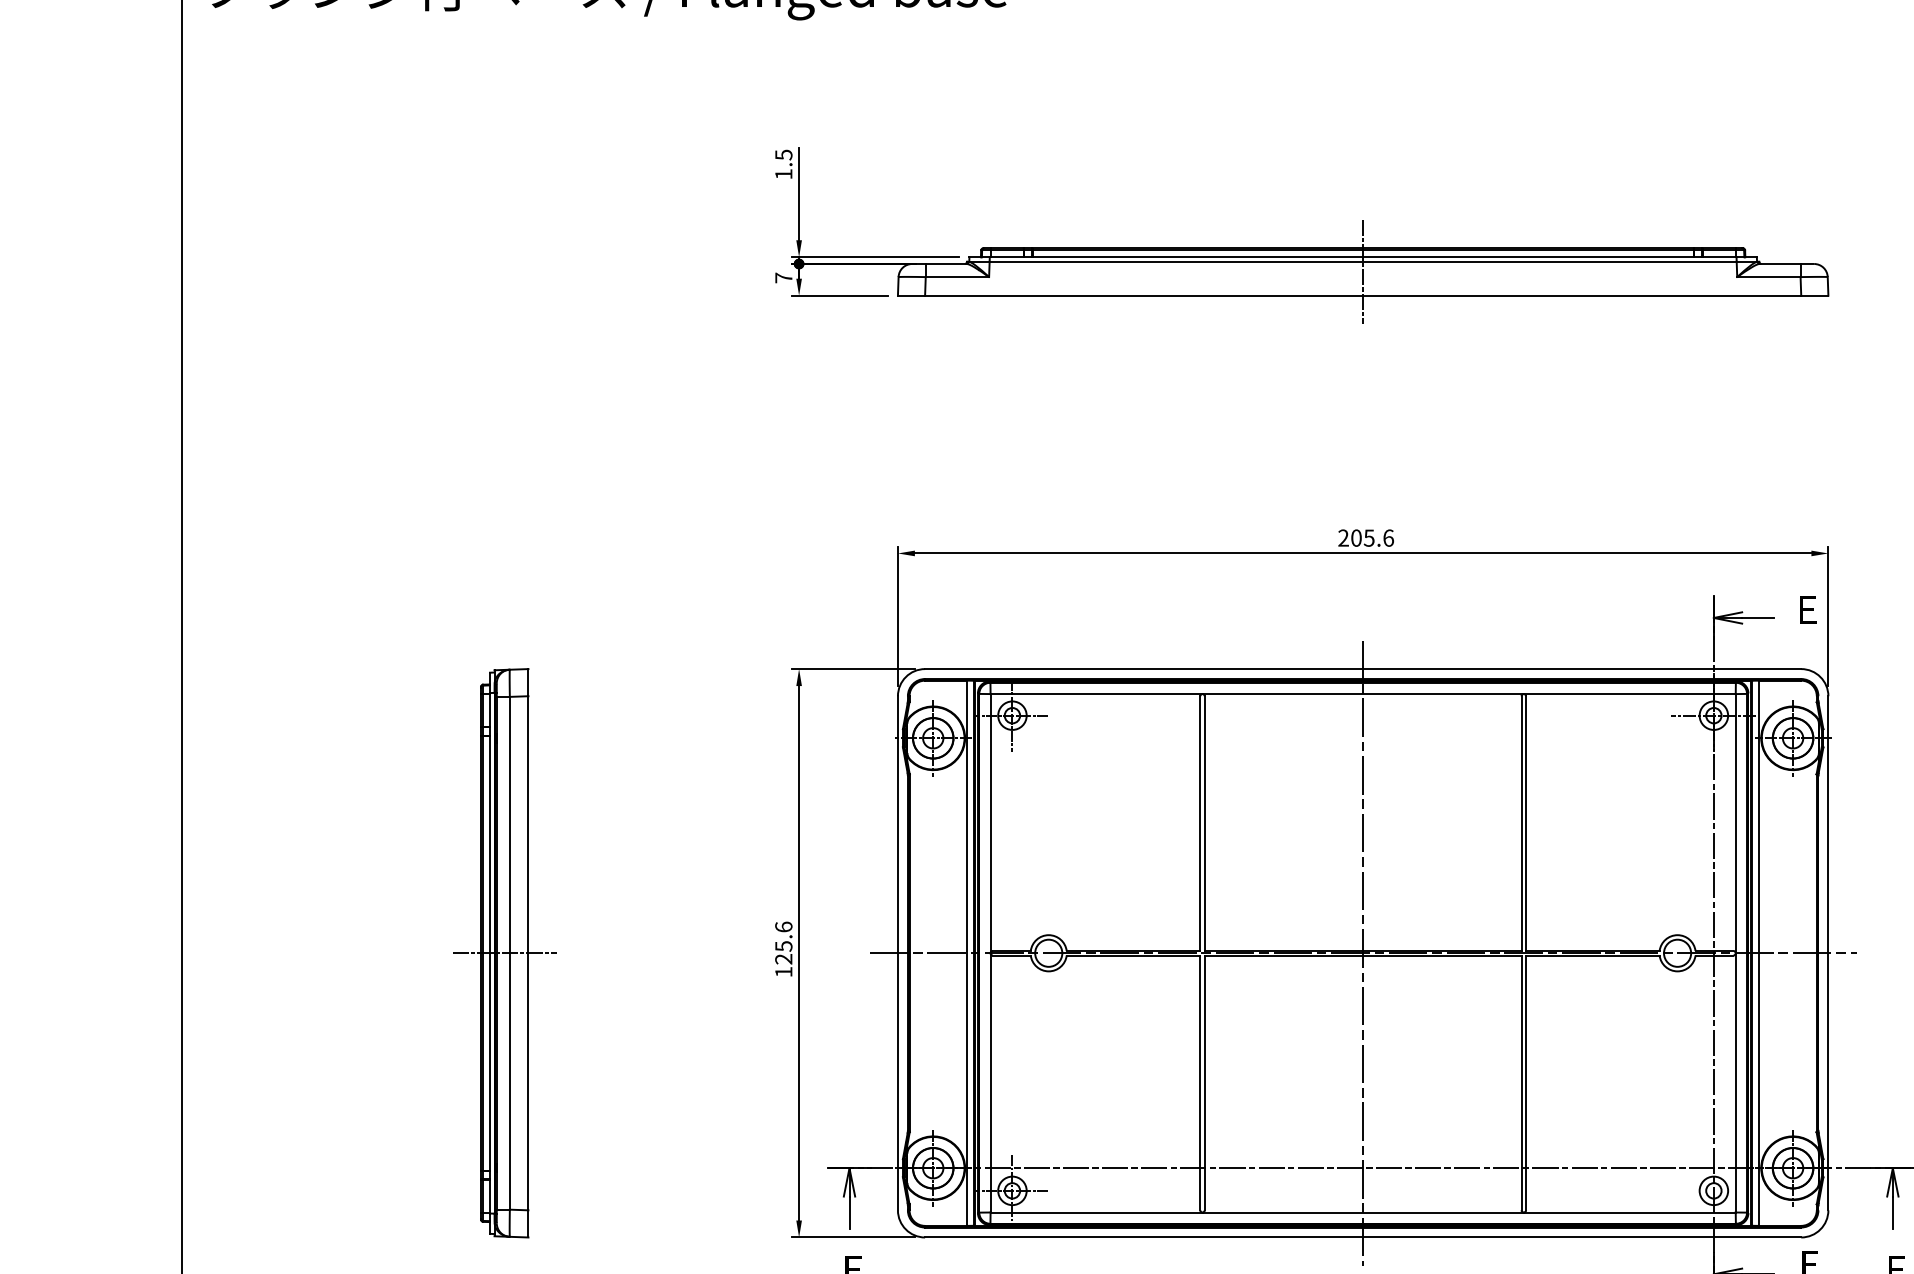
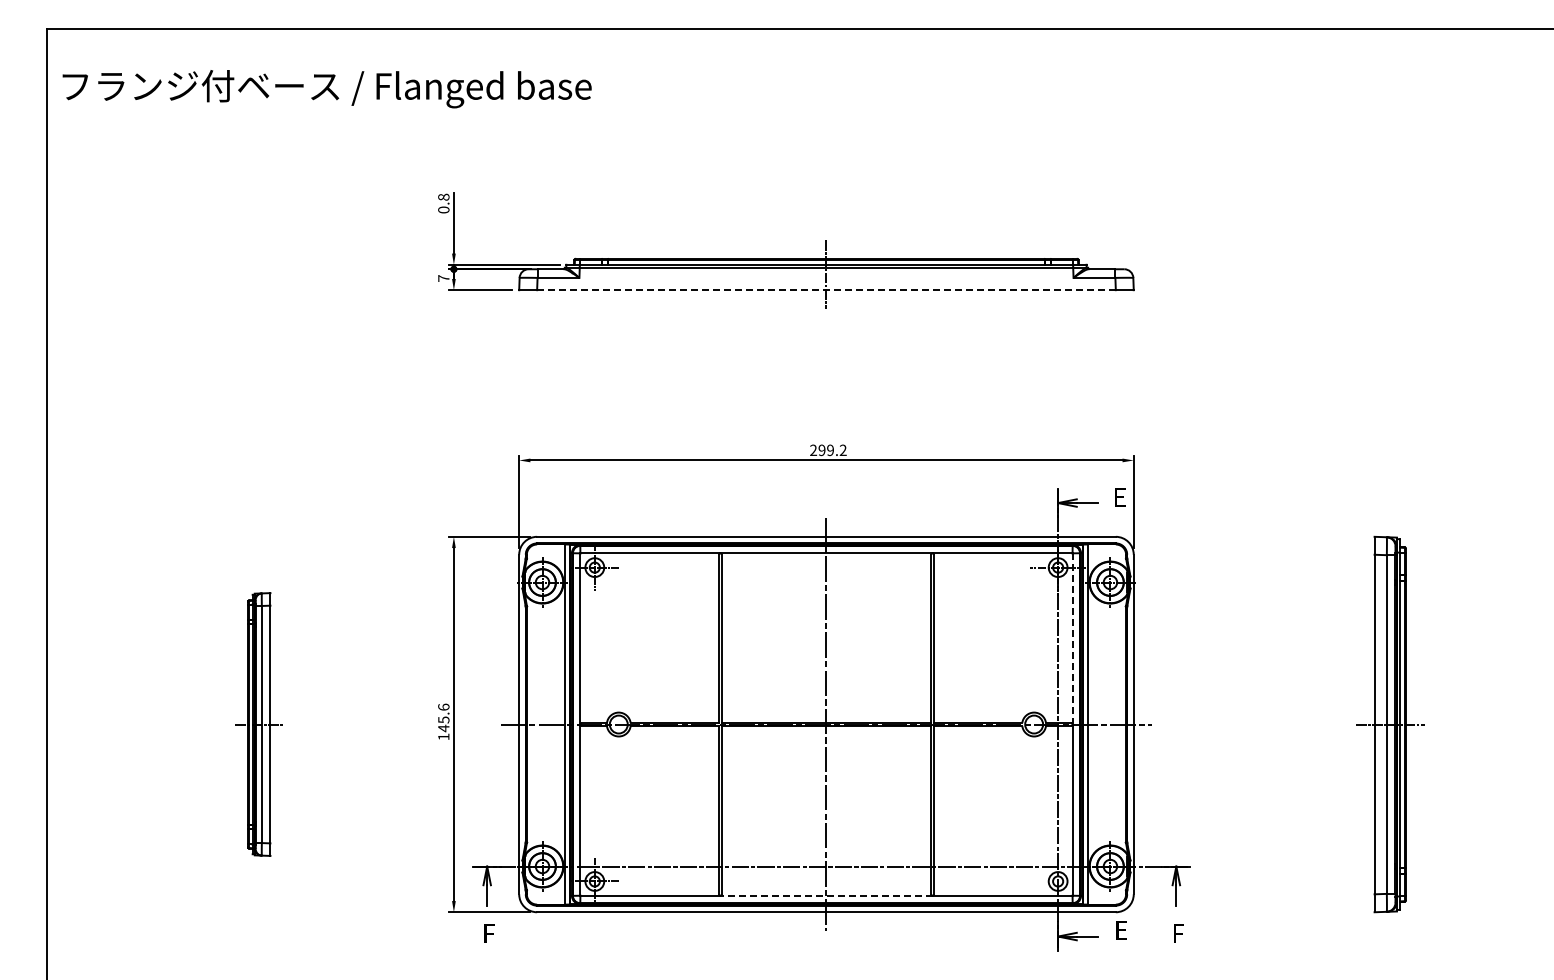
text: (783, 164) -> (443, 203), 1.5 -> 0.8
line: (1363, 296) -> (826, 290), solid -> dashed
text: (1372, 538) -> (832, 450), 205.6 -> 299.2
line: (1735, 823) -> (1072, 638), solid -> dashed
part: (504, 953) -> (259, 724), size x0.7
text: (783, 959) -> (443, 728), 125.6 -> 145.6
line: (1361, 1212) -> (825, 895), solid -> dashed

